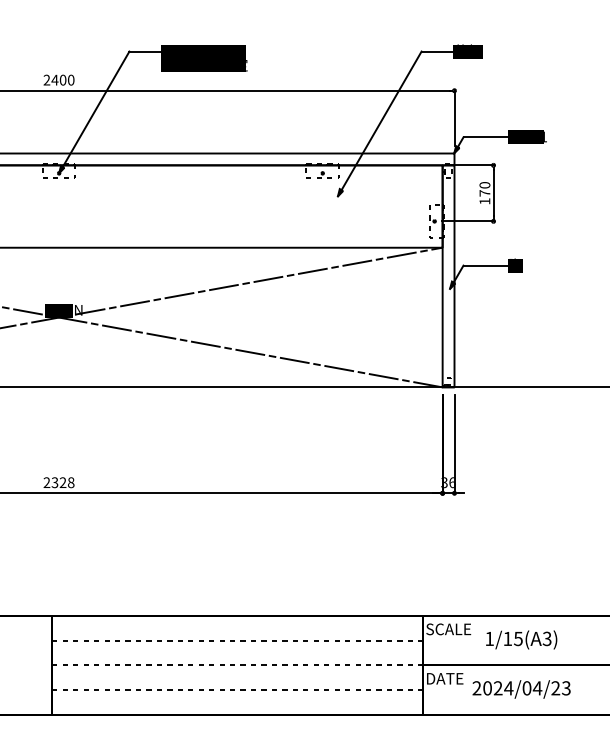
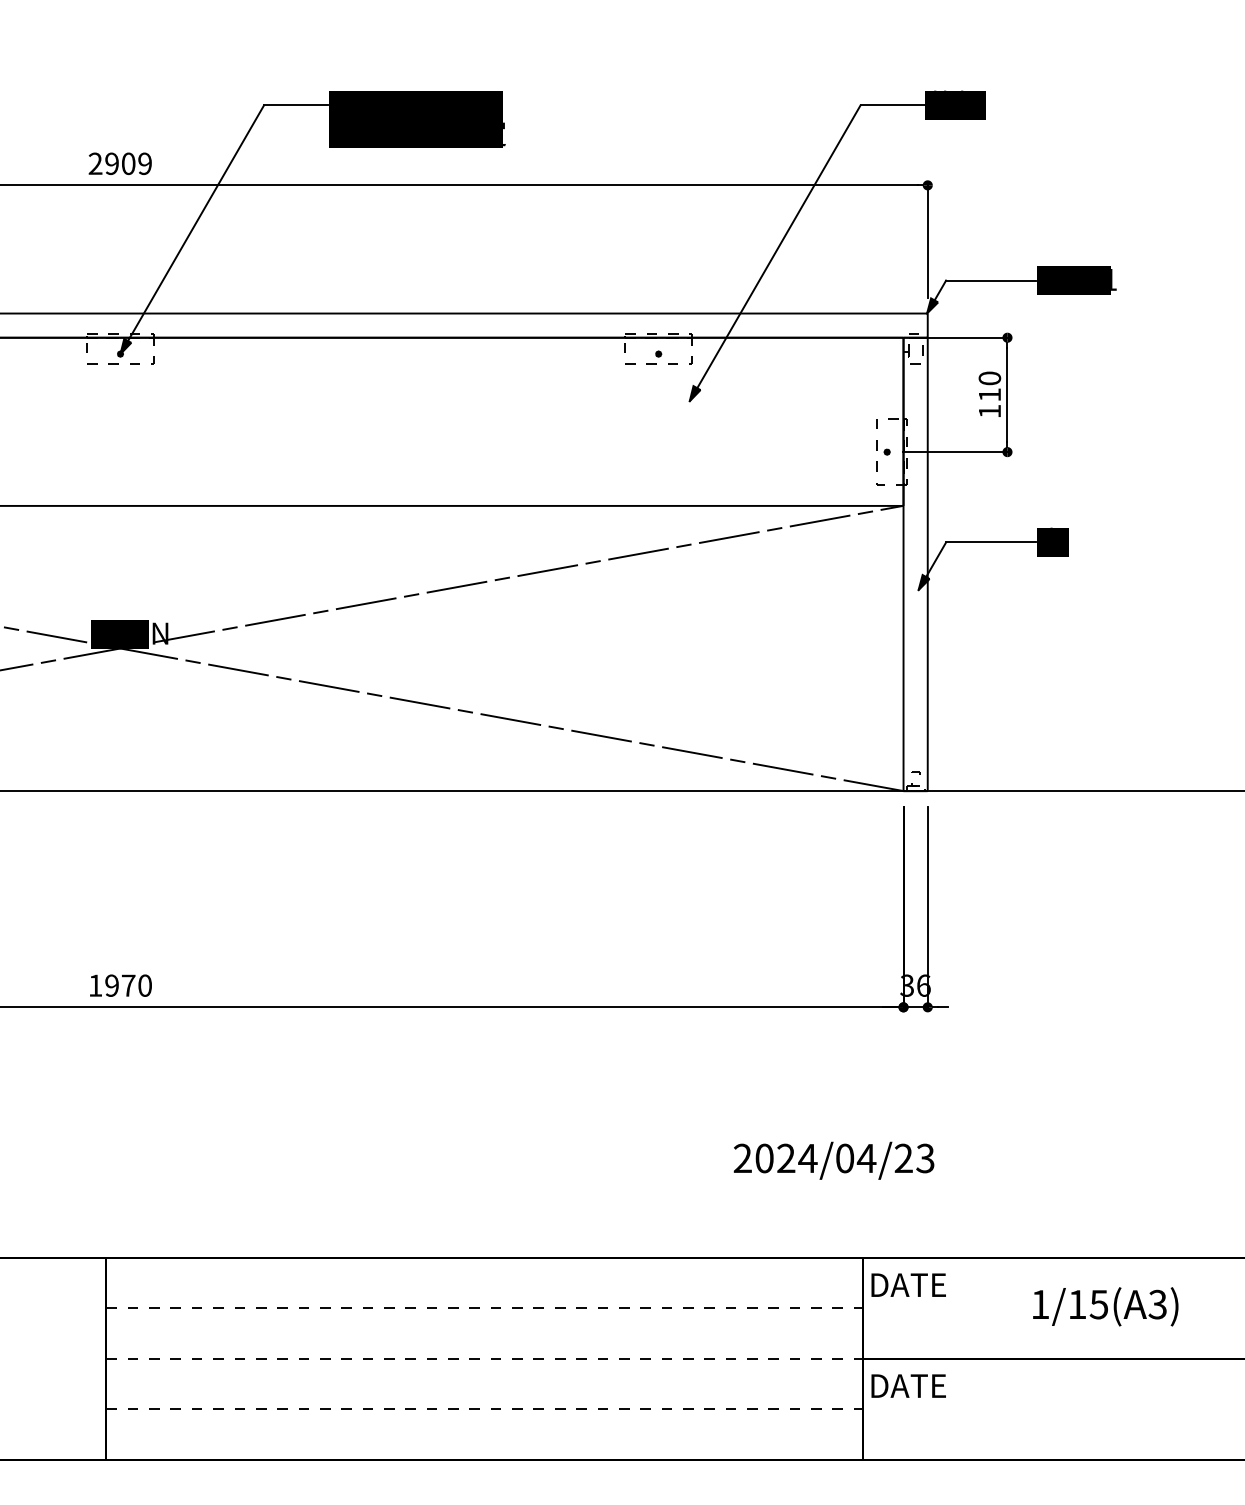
text: (62, 79) -> (127, 162), 2400 -> 2909
text: (484, 193) -> (989, 395), 170 -> 110
text: (58, 482) -> (119, 985), 2328 -> 1970
text: (448, 629) -> (915, 1285), SCALE -> DATE
text: (521, 639) -> (1105, 1305), moved
text: (521, 689) -> (833, 1160), moved

